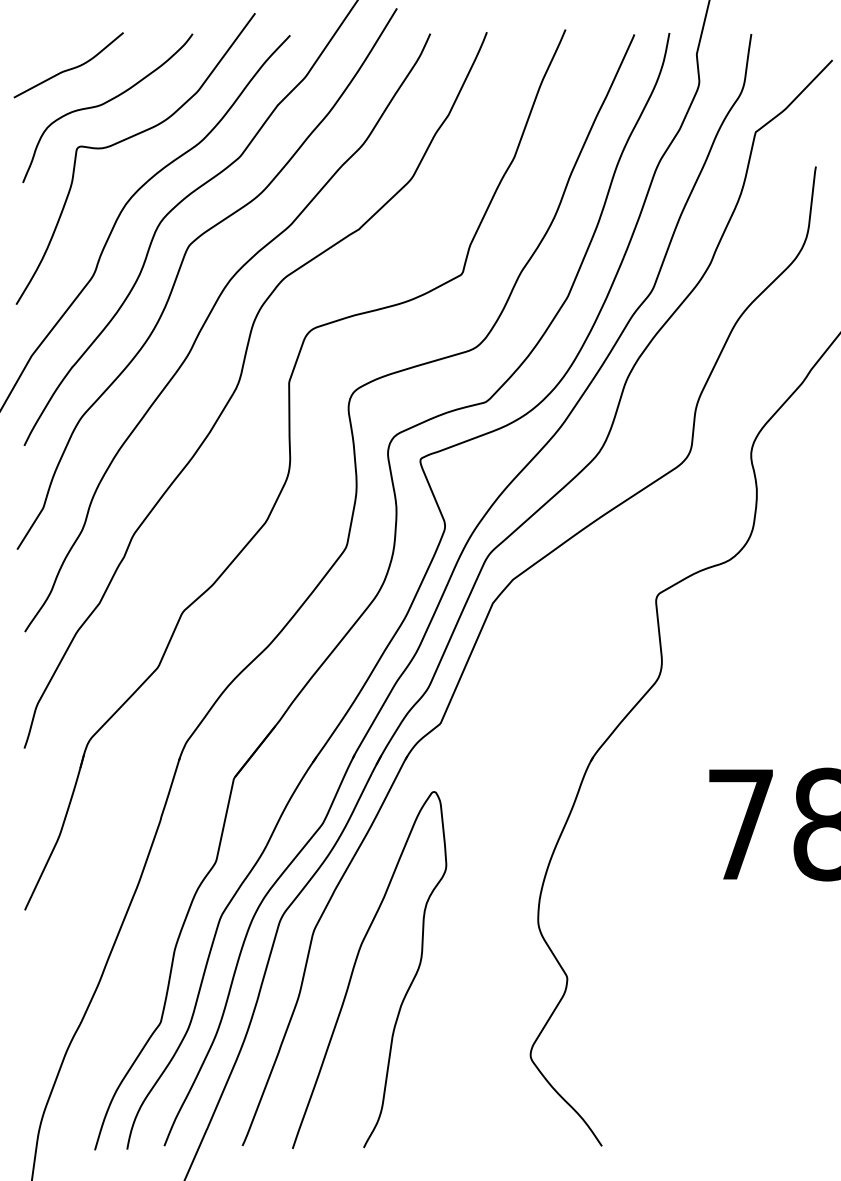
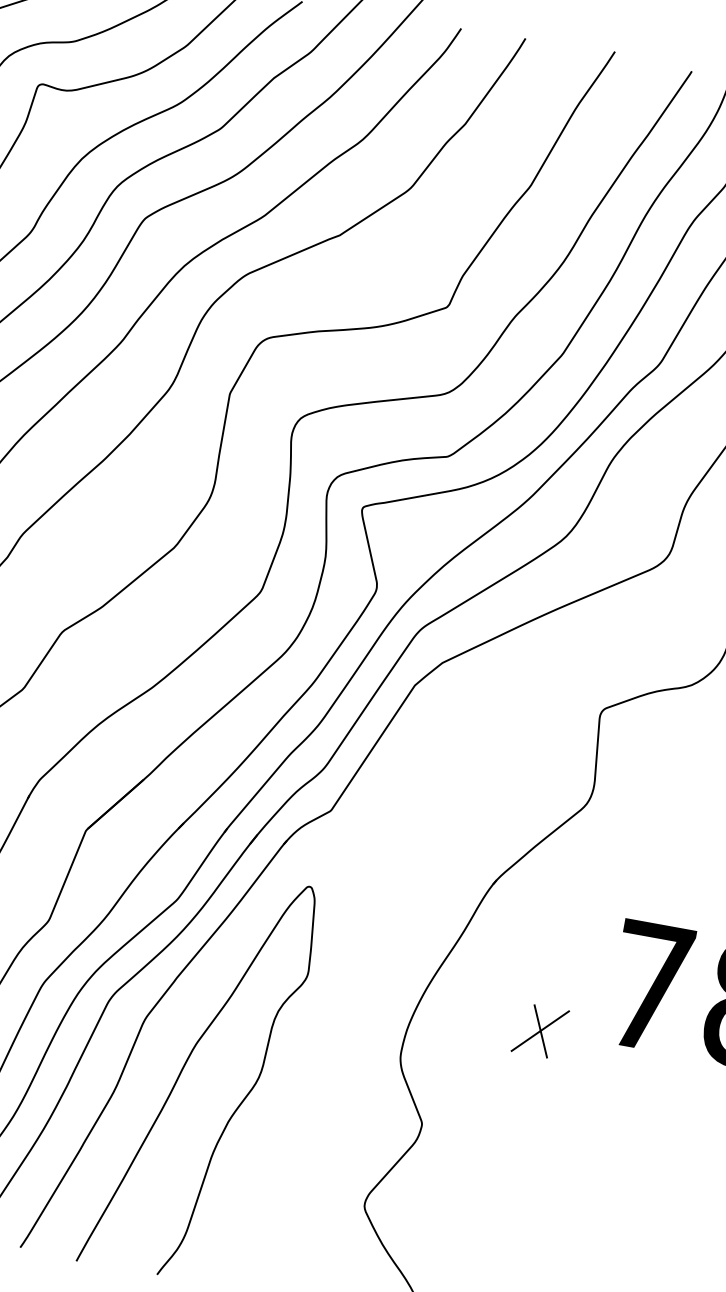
part: (653, 879) -> (539, 1030), added

